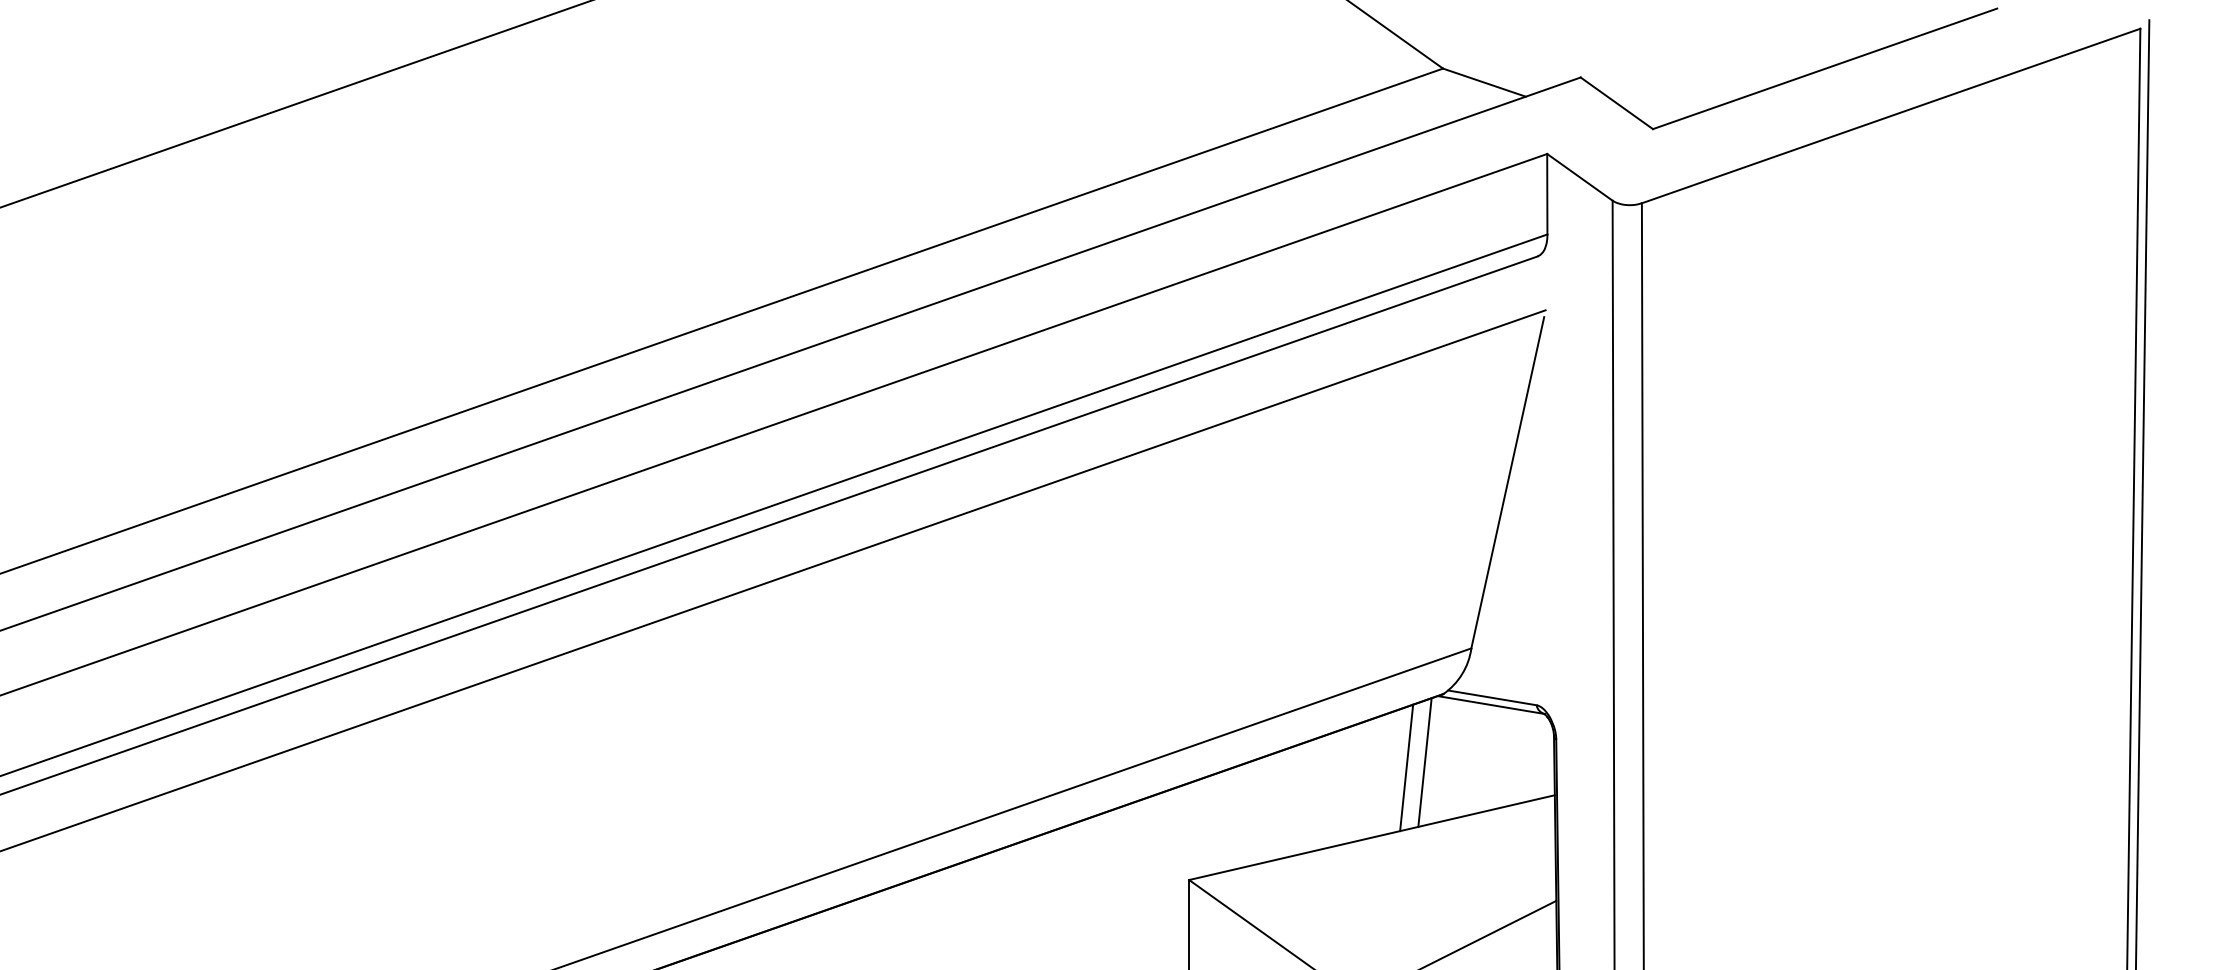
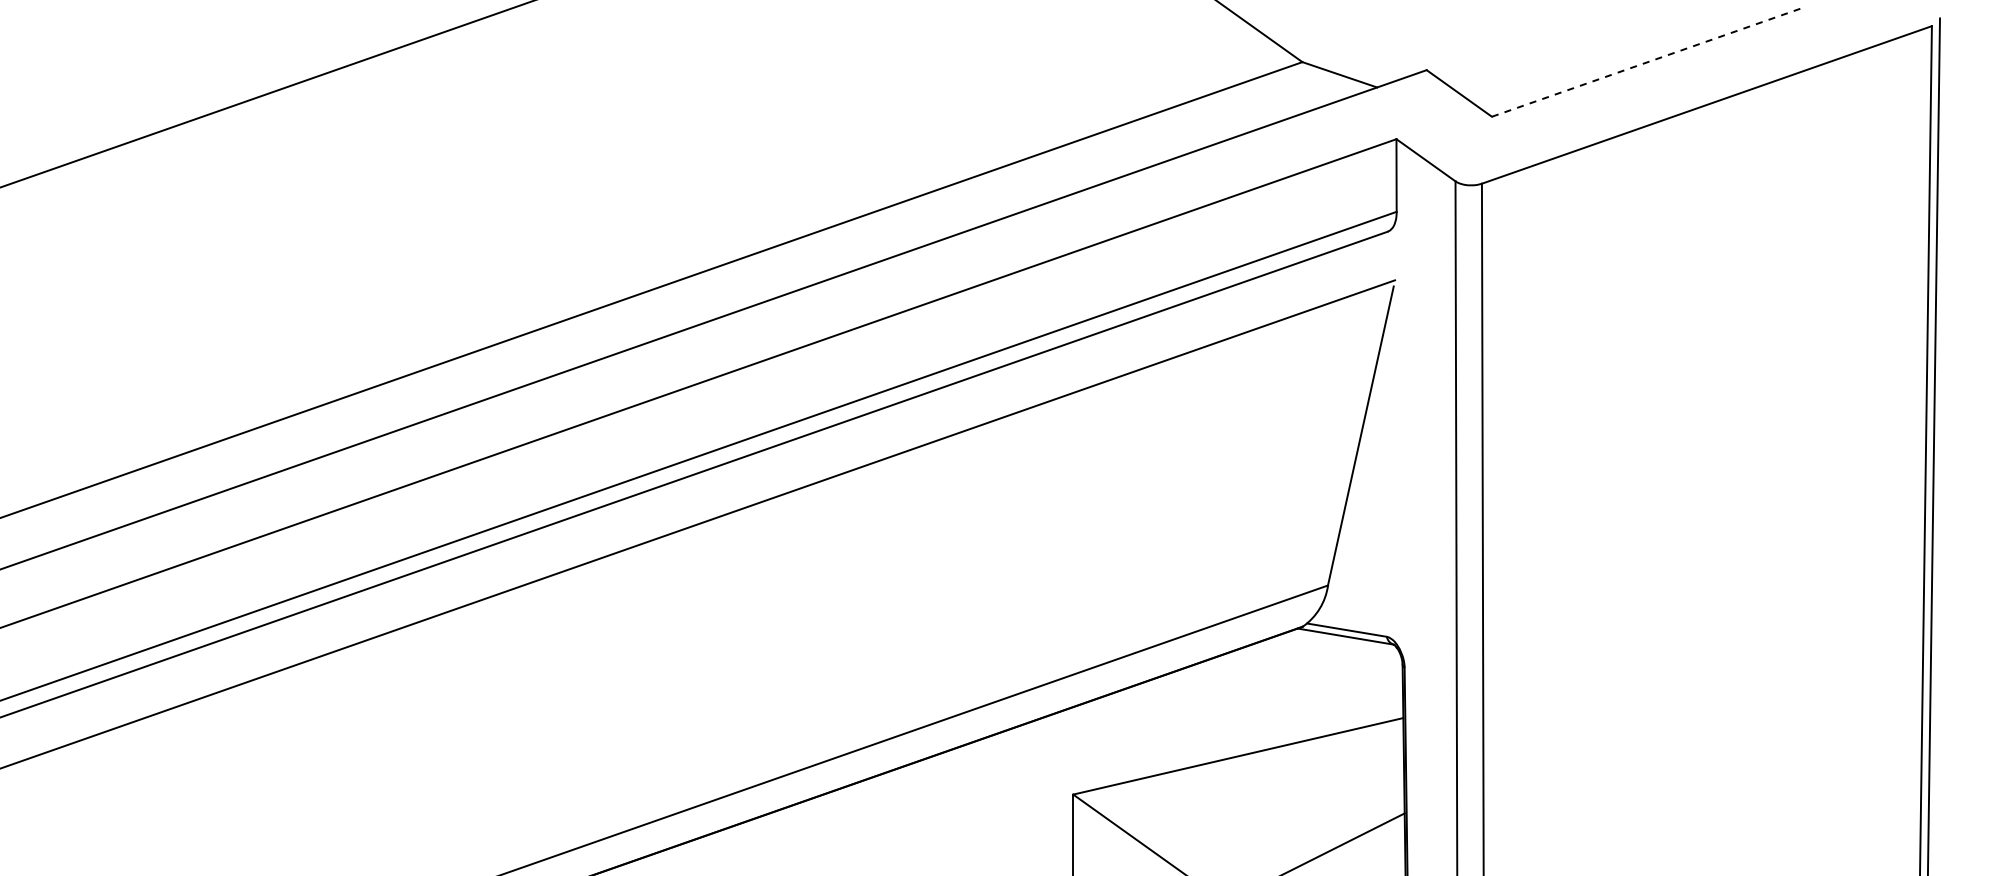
line: (1825, 69) -> (1647, 62), solid -> dashed
line: (1425, 762) -> (1286, 688), removed
line: (1406, 768) -> (1269, 693), removed

